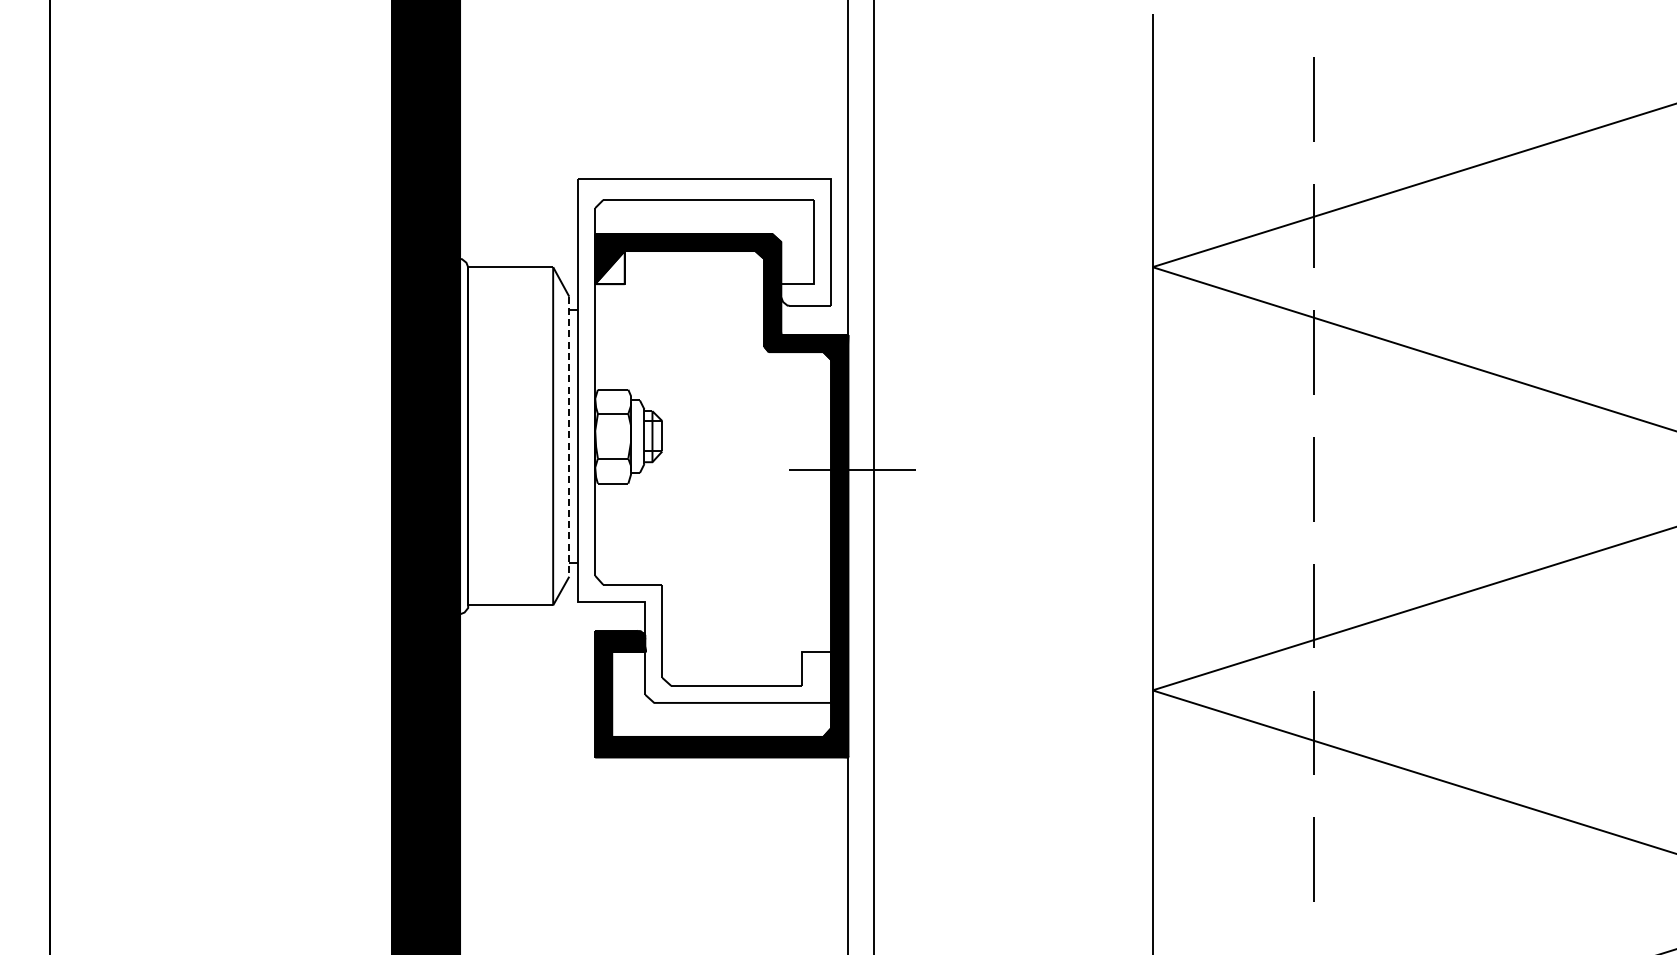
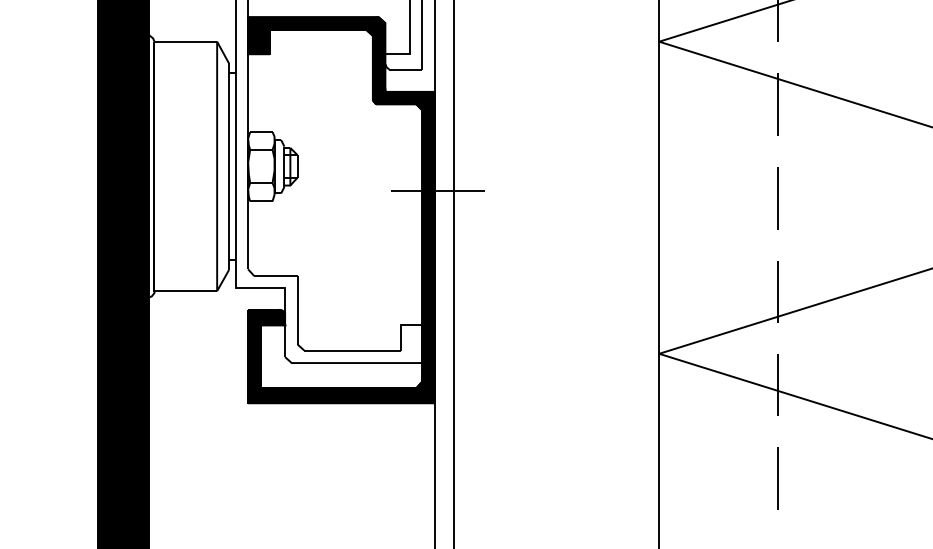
fill: (609, 267) -> (258, 41), added
line: (569, 437) -> (229, 167), dashed -> solid

